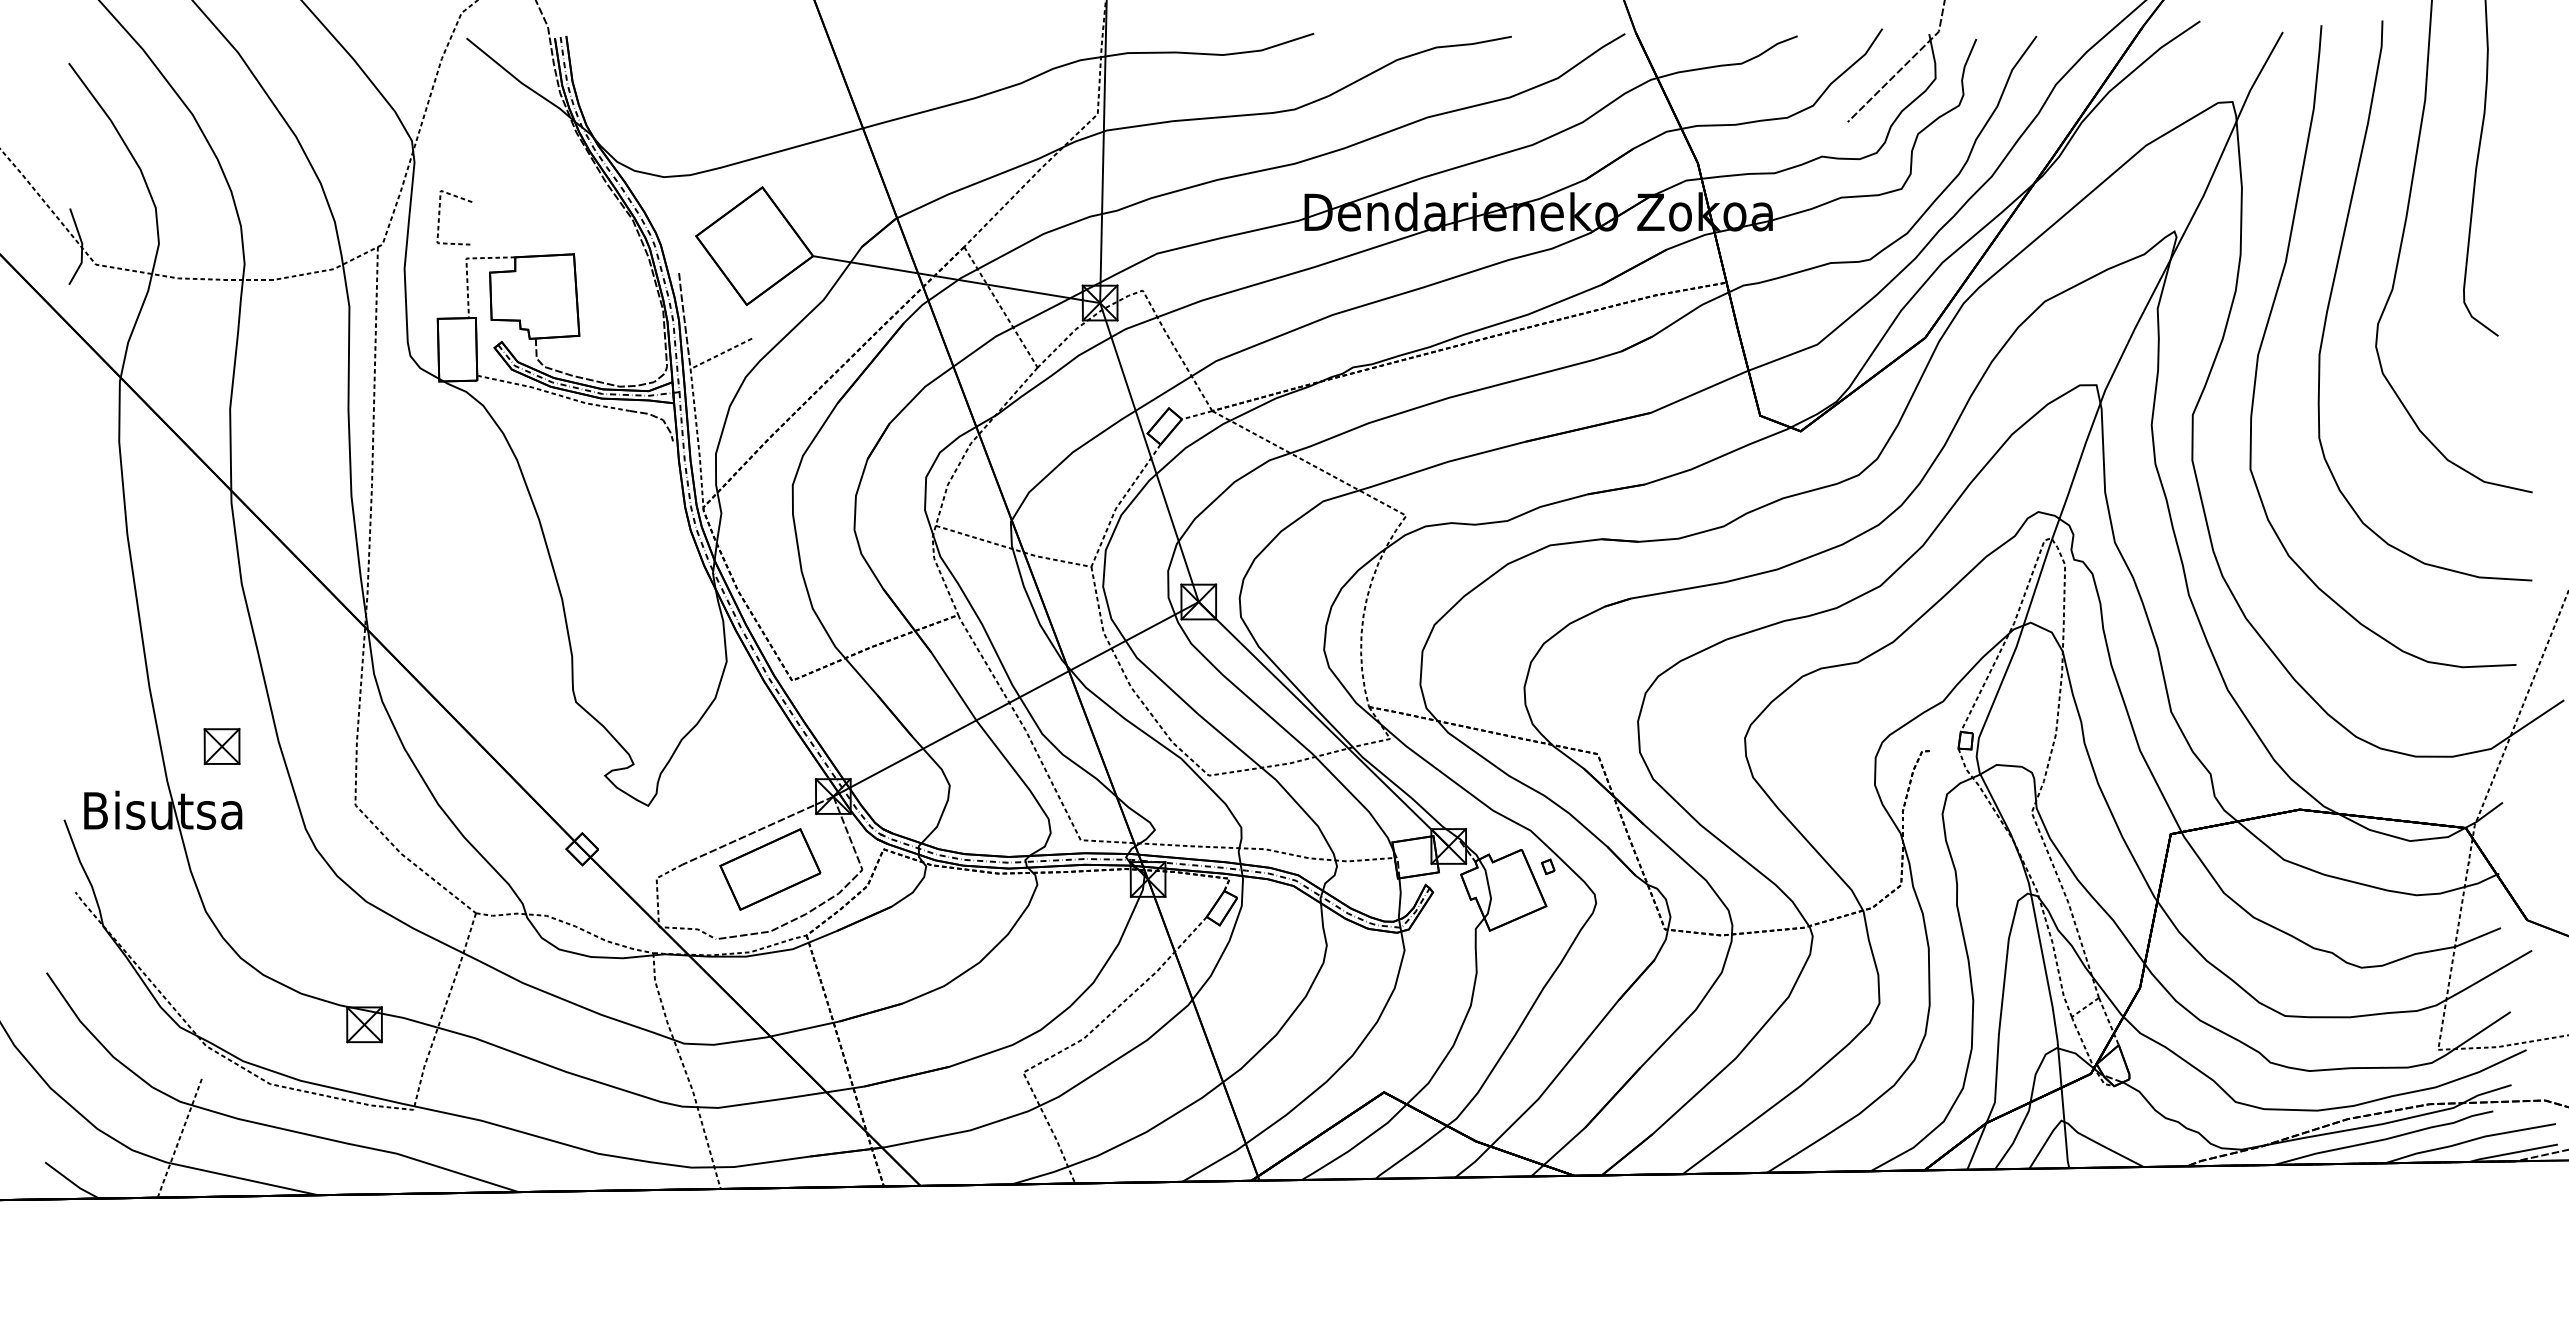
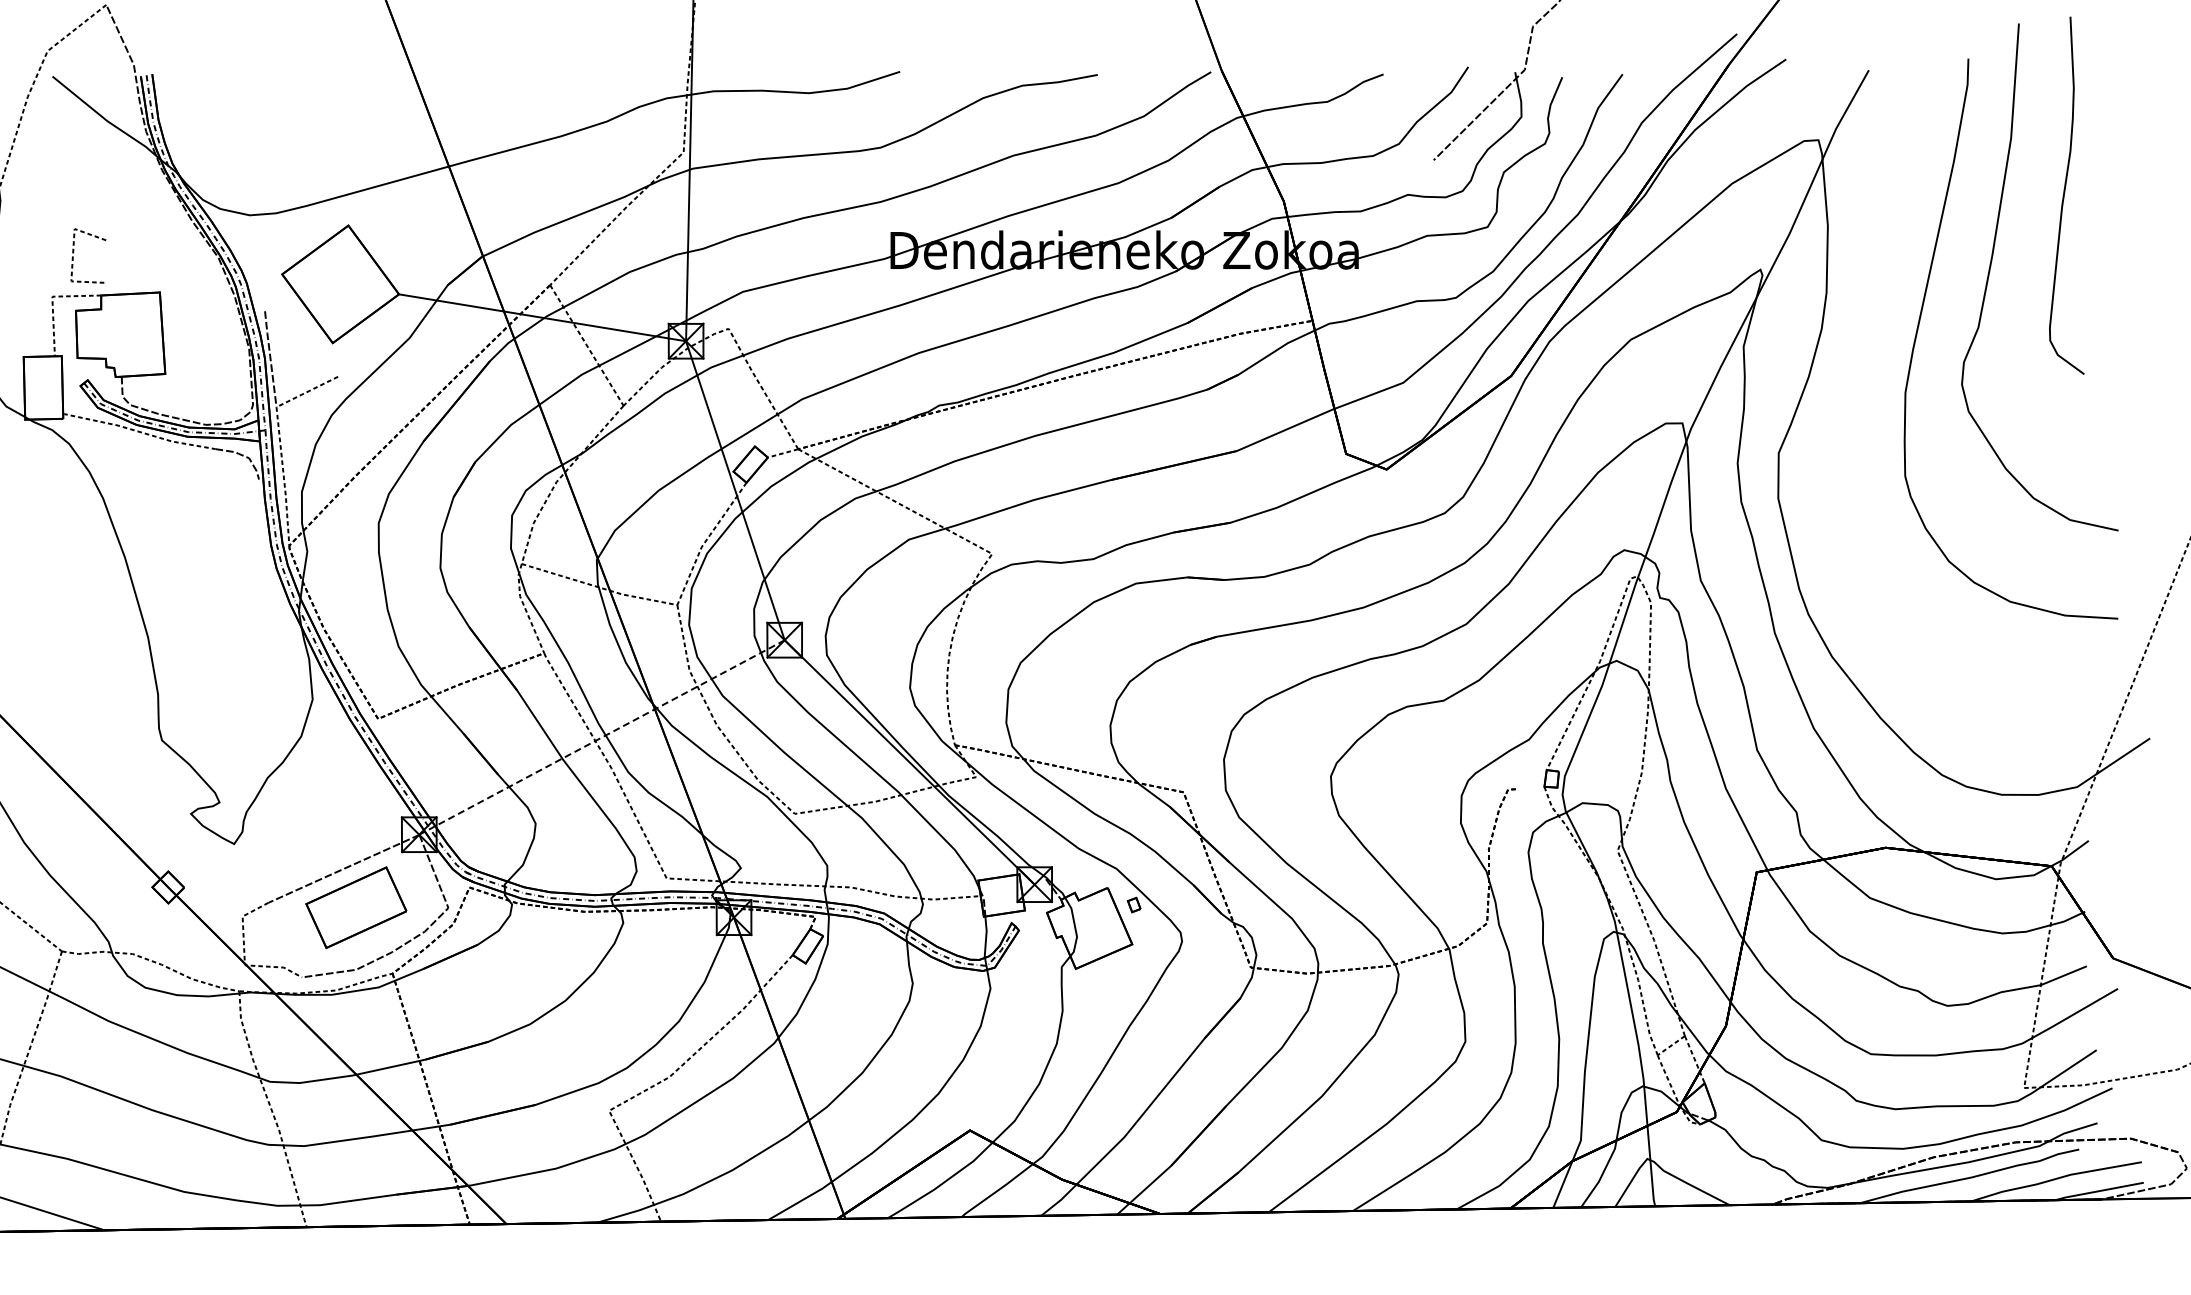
line: (440, 214) -> (74, 252), moved
curve: (2271, 314) -> (1857, 352), removed
line: (1016, 699) -> (602, 737), solid -> dashed

